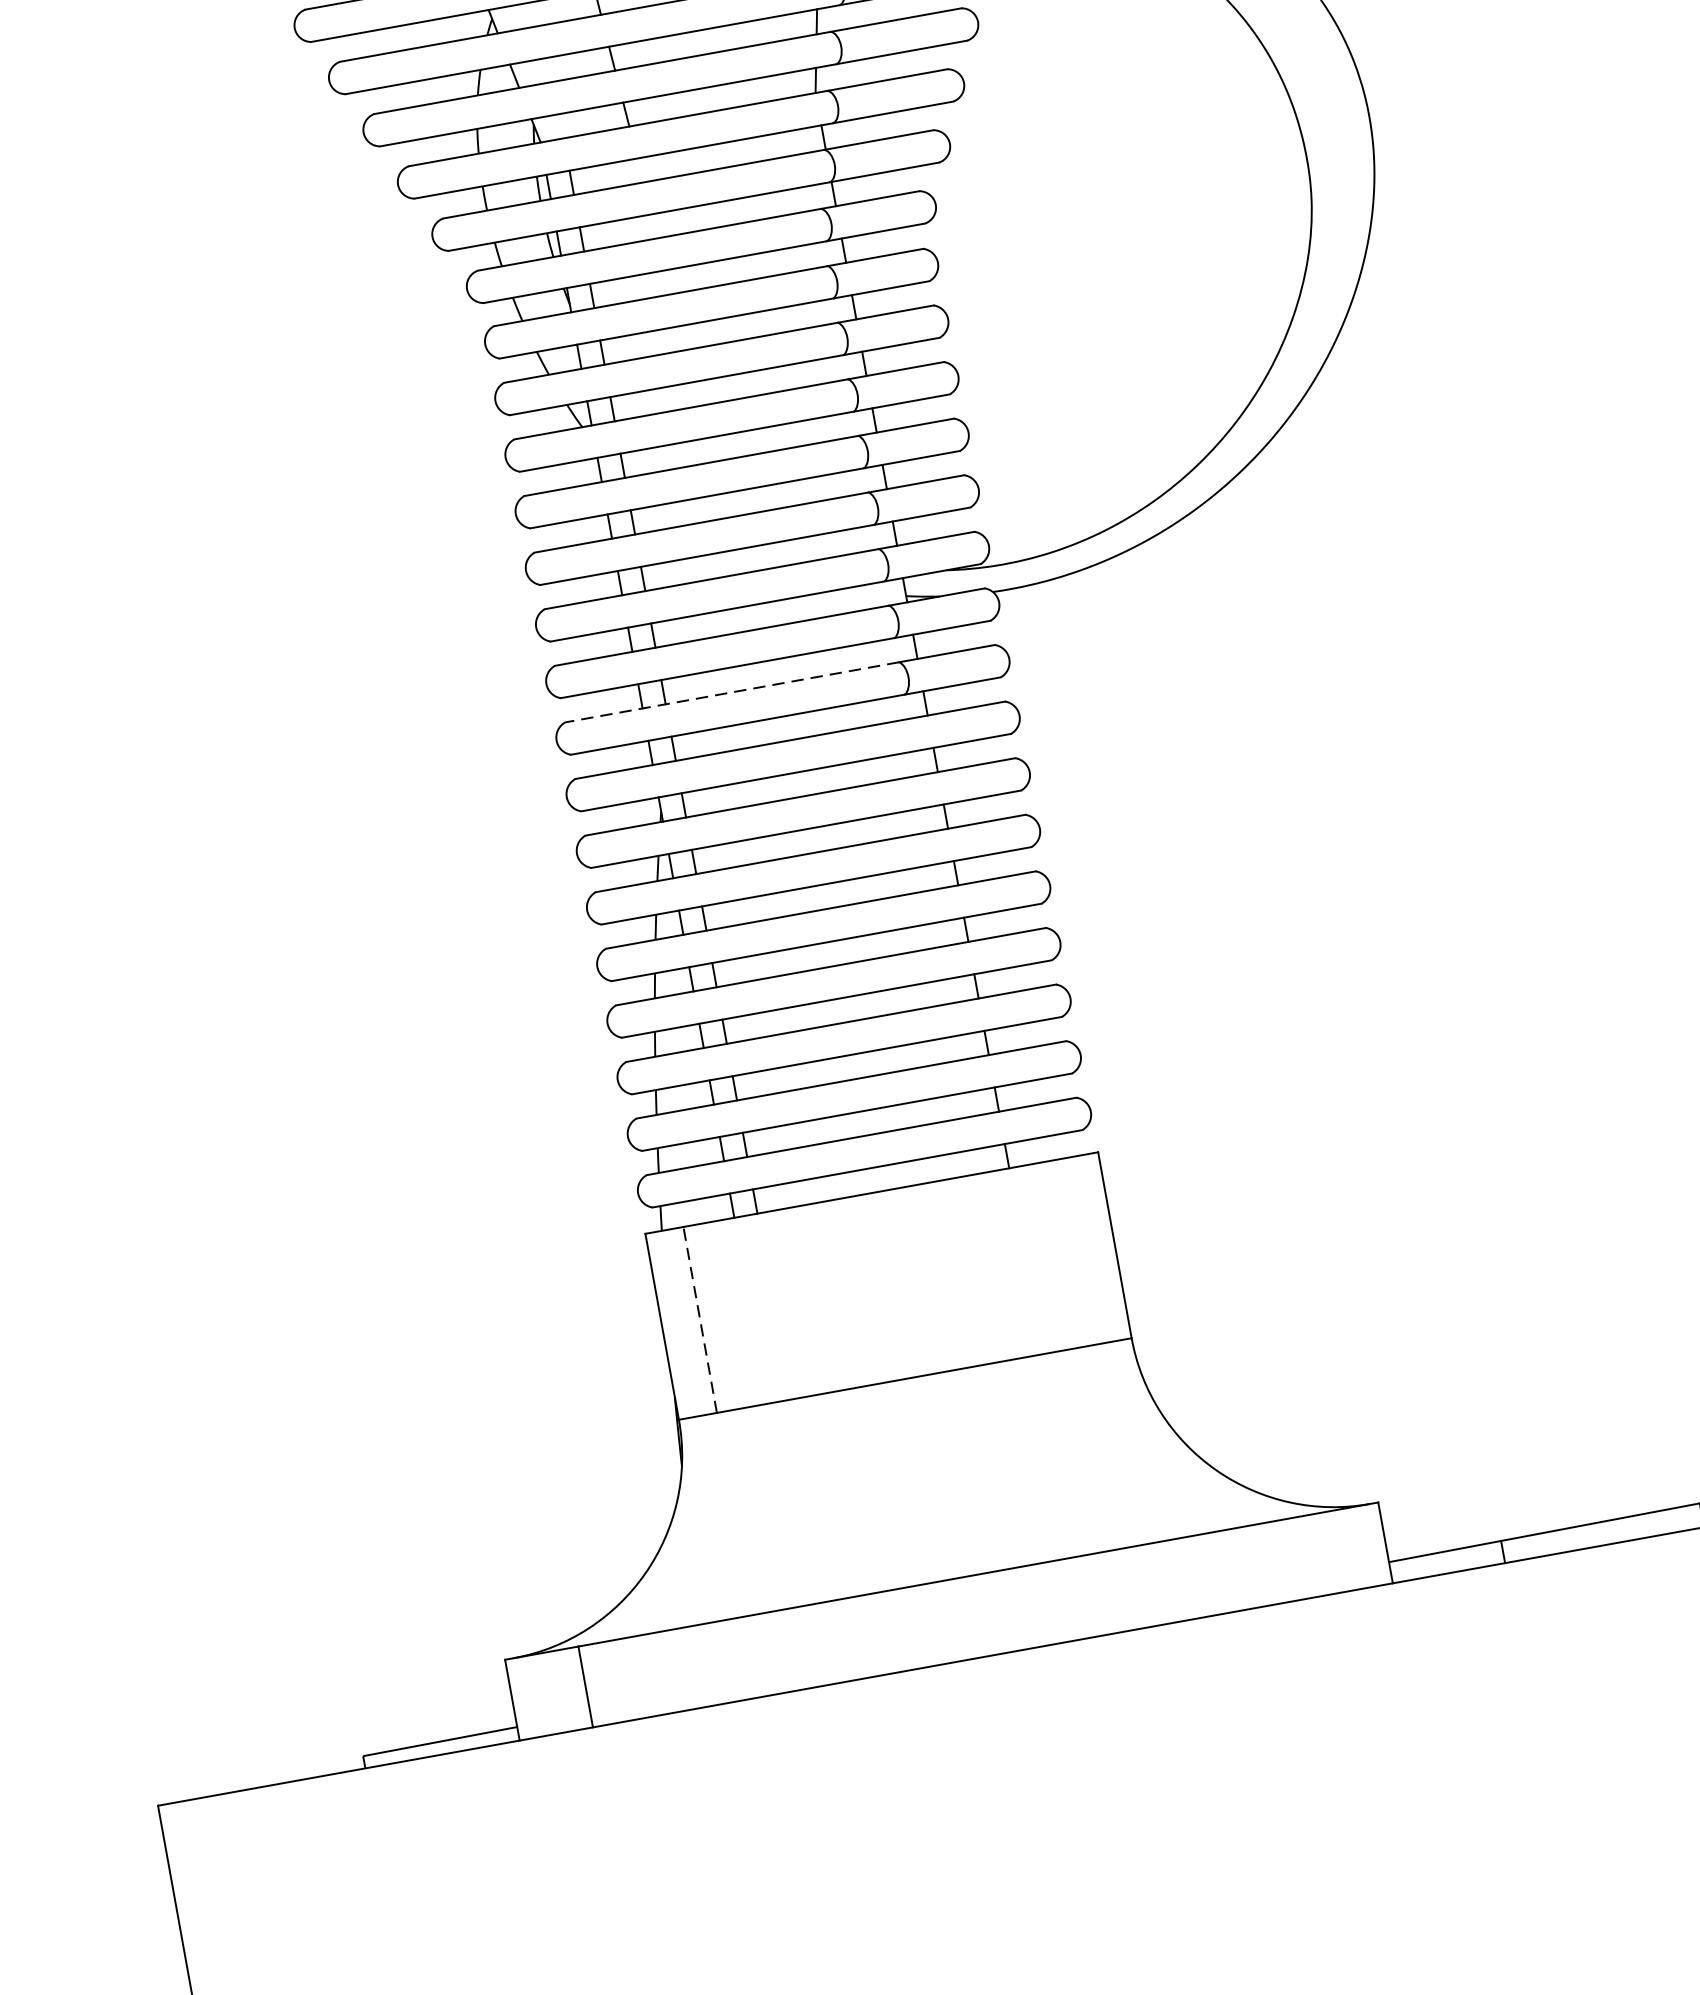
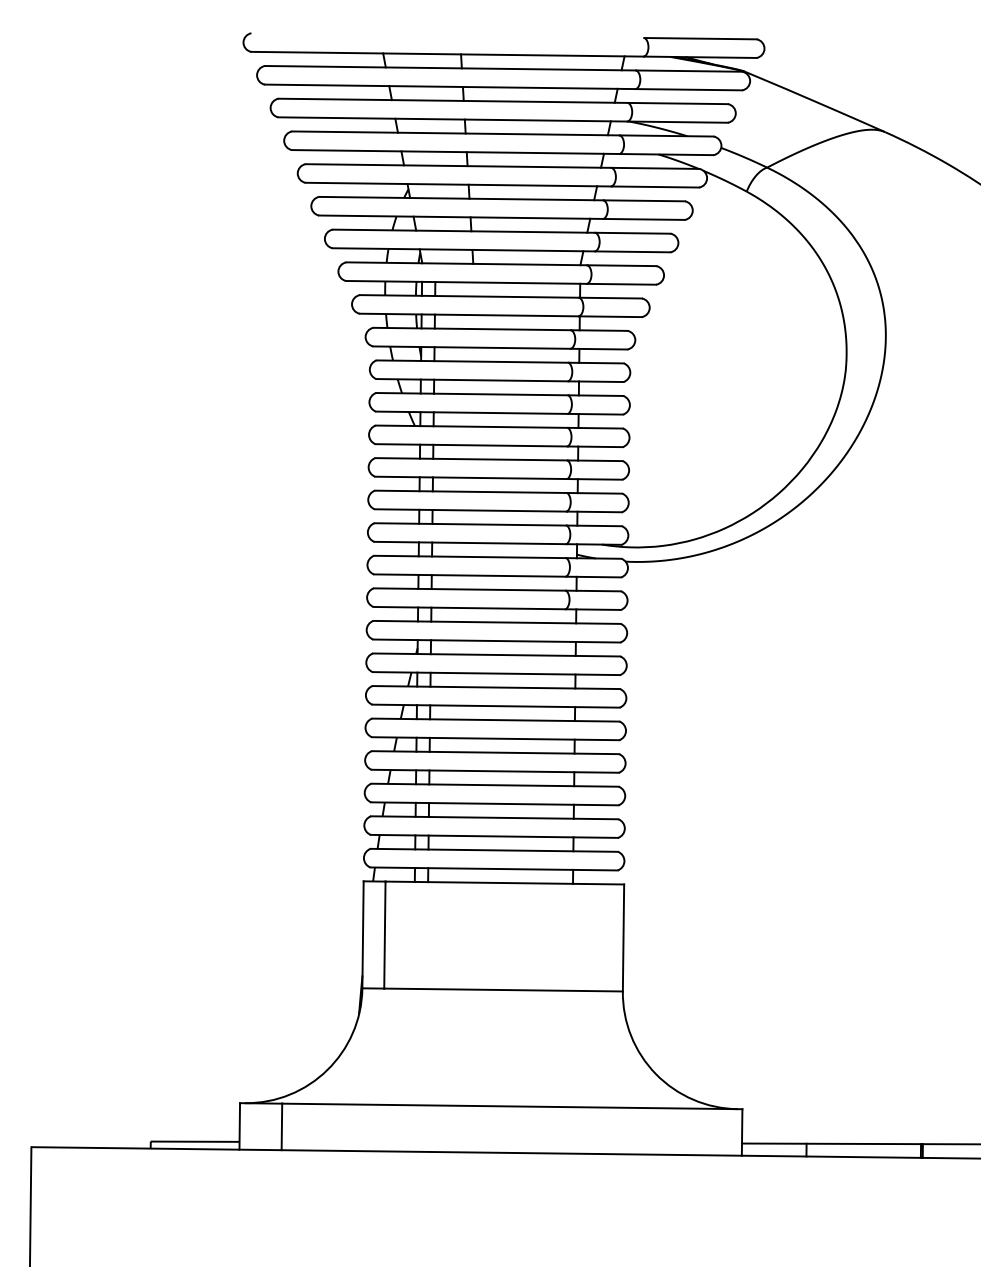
line: (731, 692) -> (469, 589), dashed -> solid
line: (699, 1319) -> (384, 934), dashed -> solid

